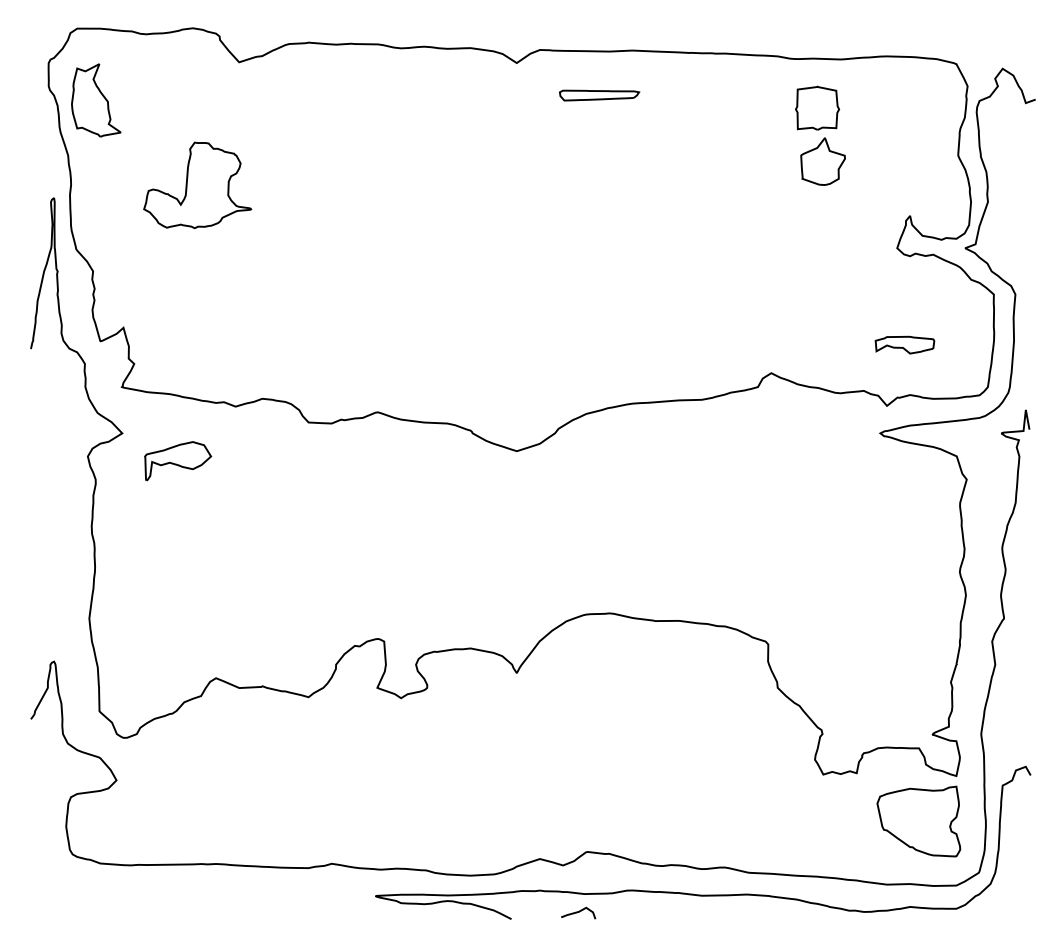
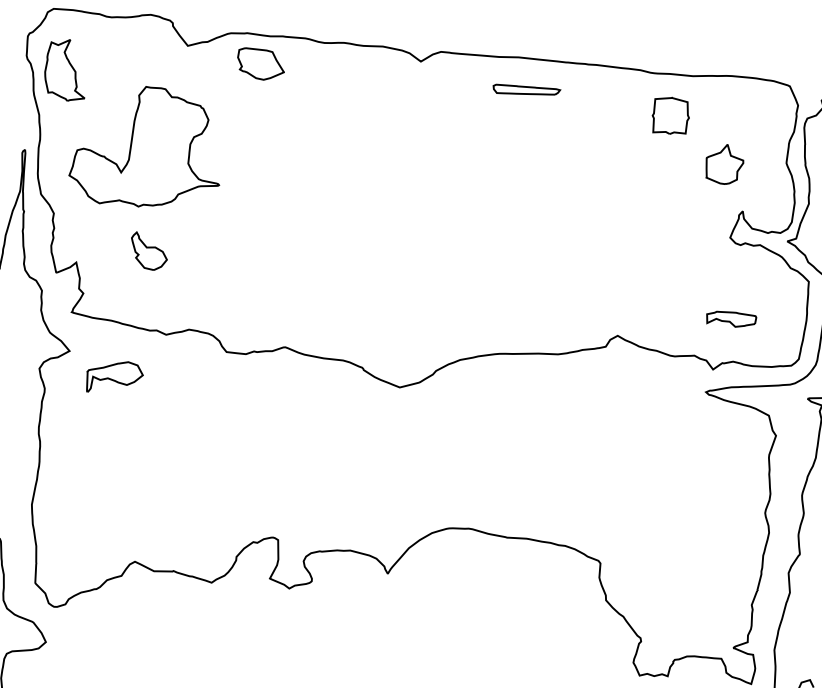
part: (327, 78) -> (261, 64), added
part: (599, 95) -> (526, 90), moved
part: (822, 161) -> (724, 164), moved
part: (197, 185) -> (146, 147), size x1.67
part: (208, 308) -> (148, 250), added

